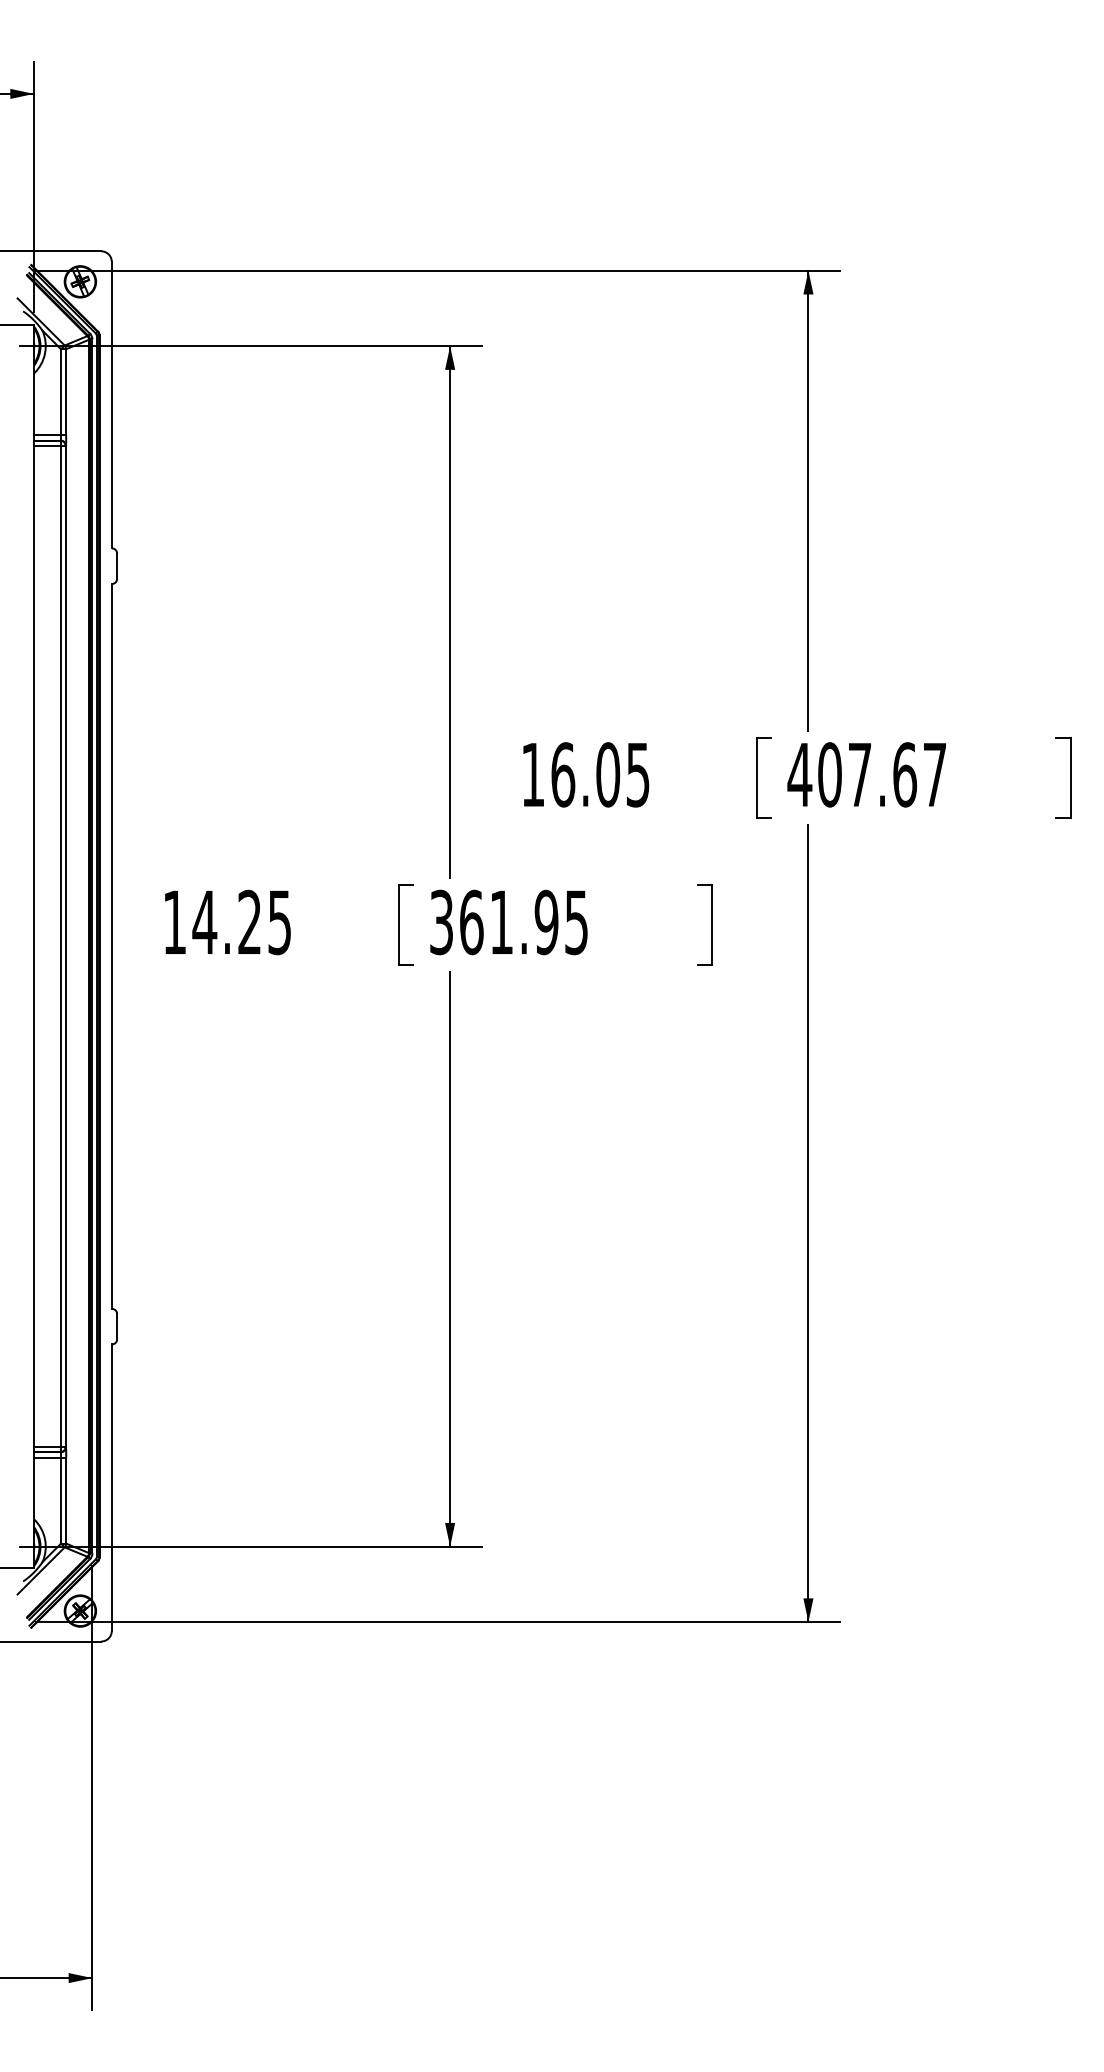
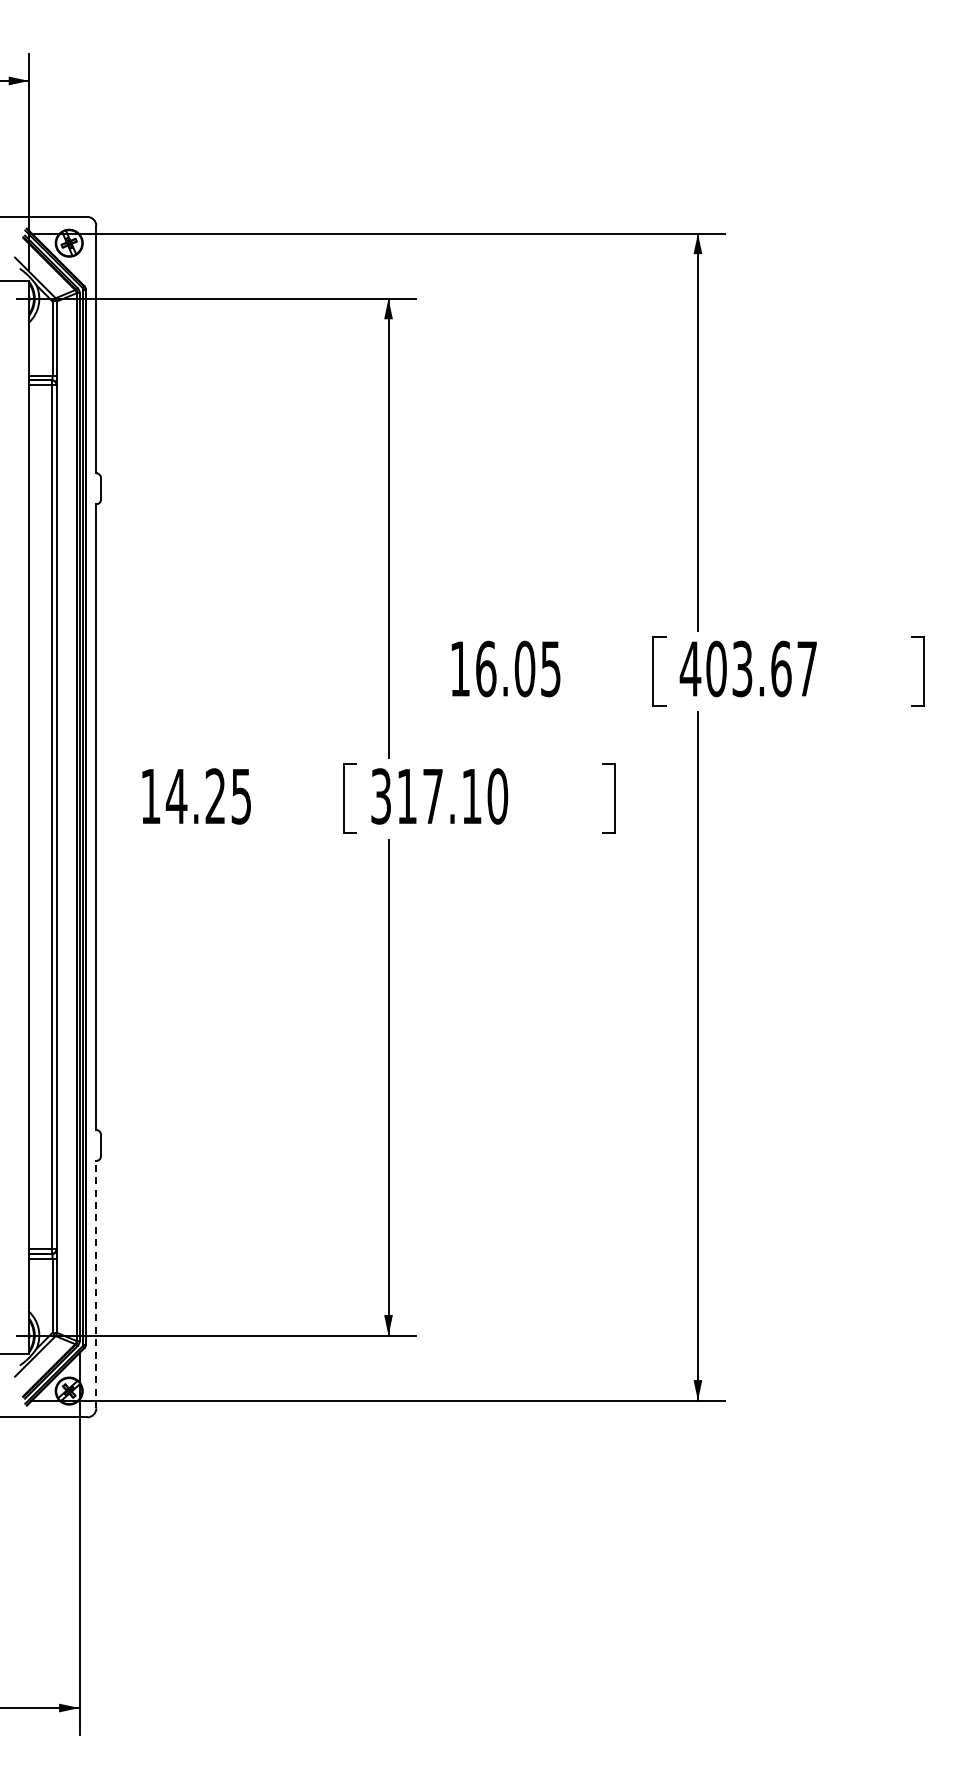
text: (860, 774) -> (742, 668), 407.67 -> 403.67
text: (524, 922) -> (452, 796), 361.95 -> 317.10
line: (111, 1487) -> (96, 1284), solid -> dashed

